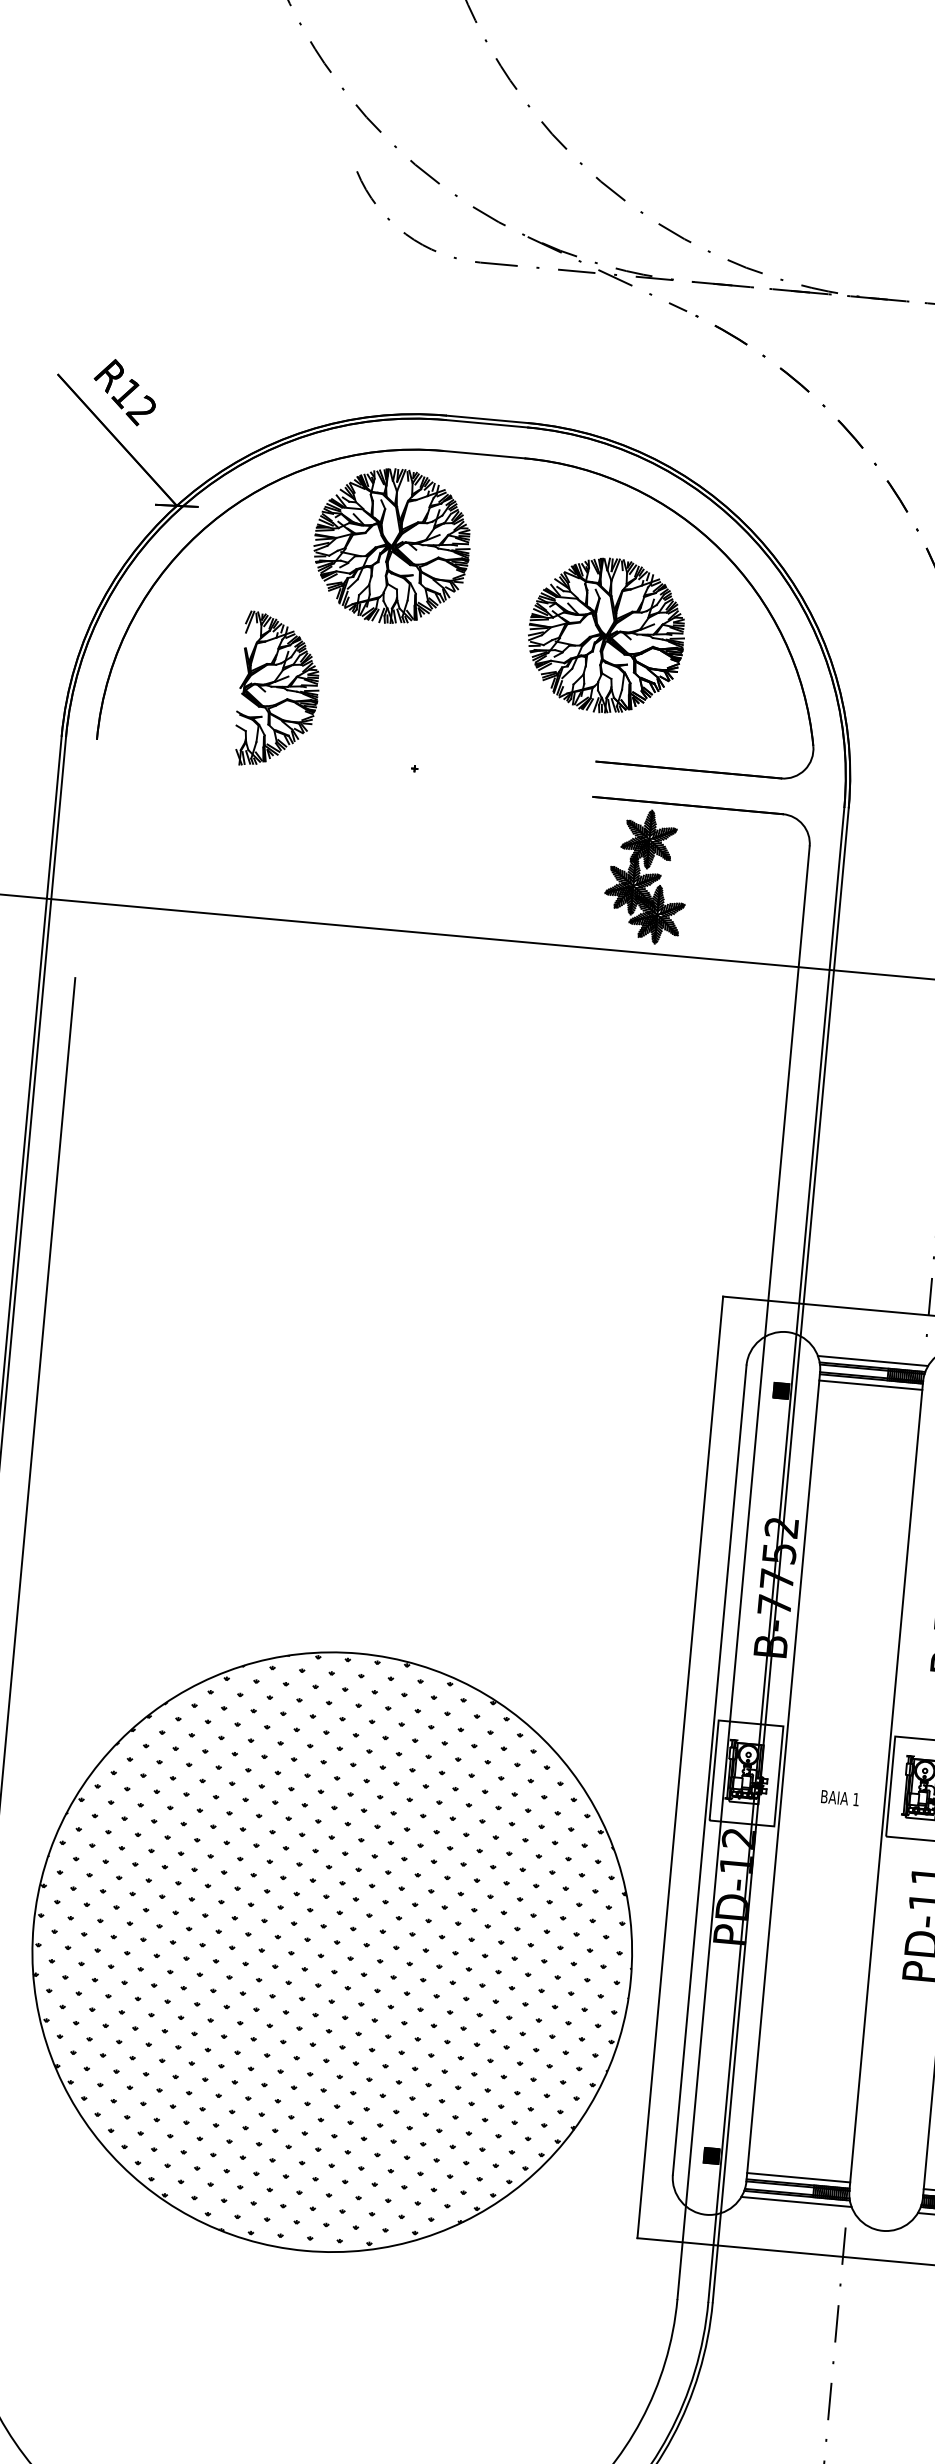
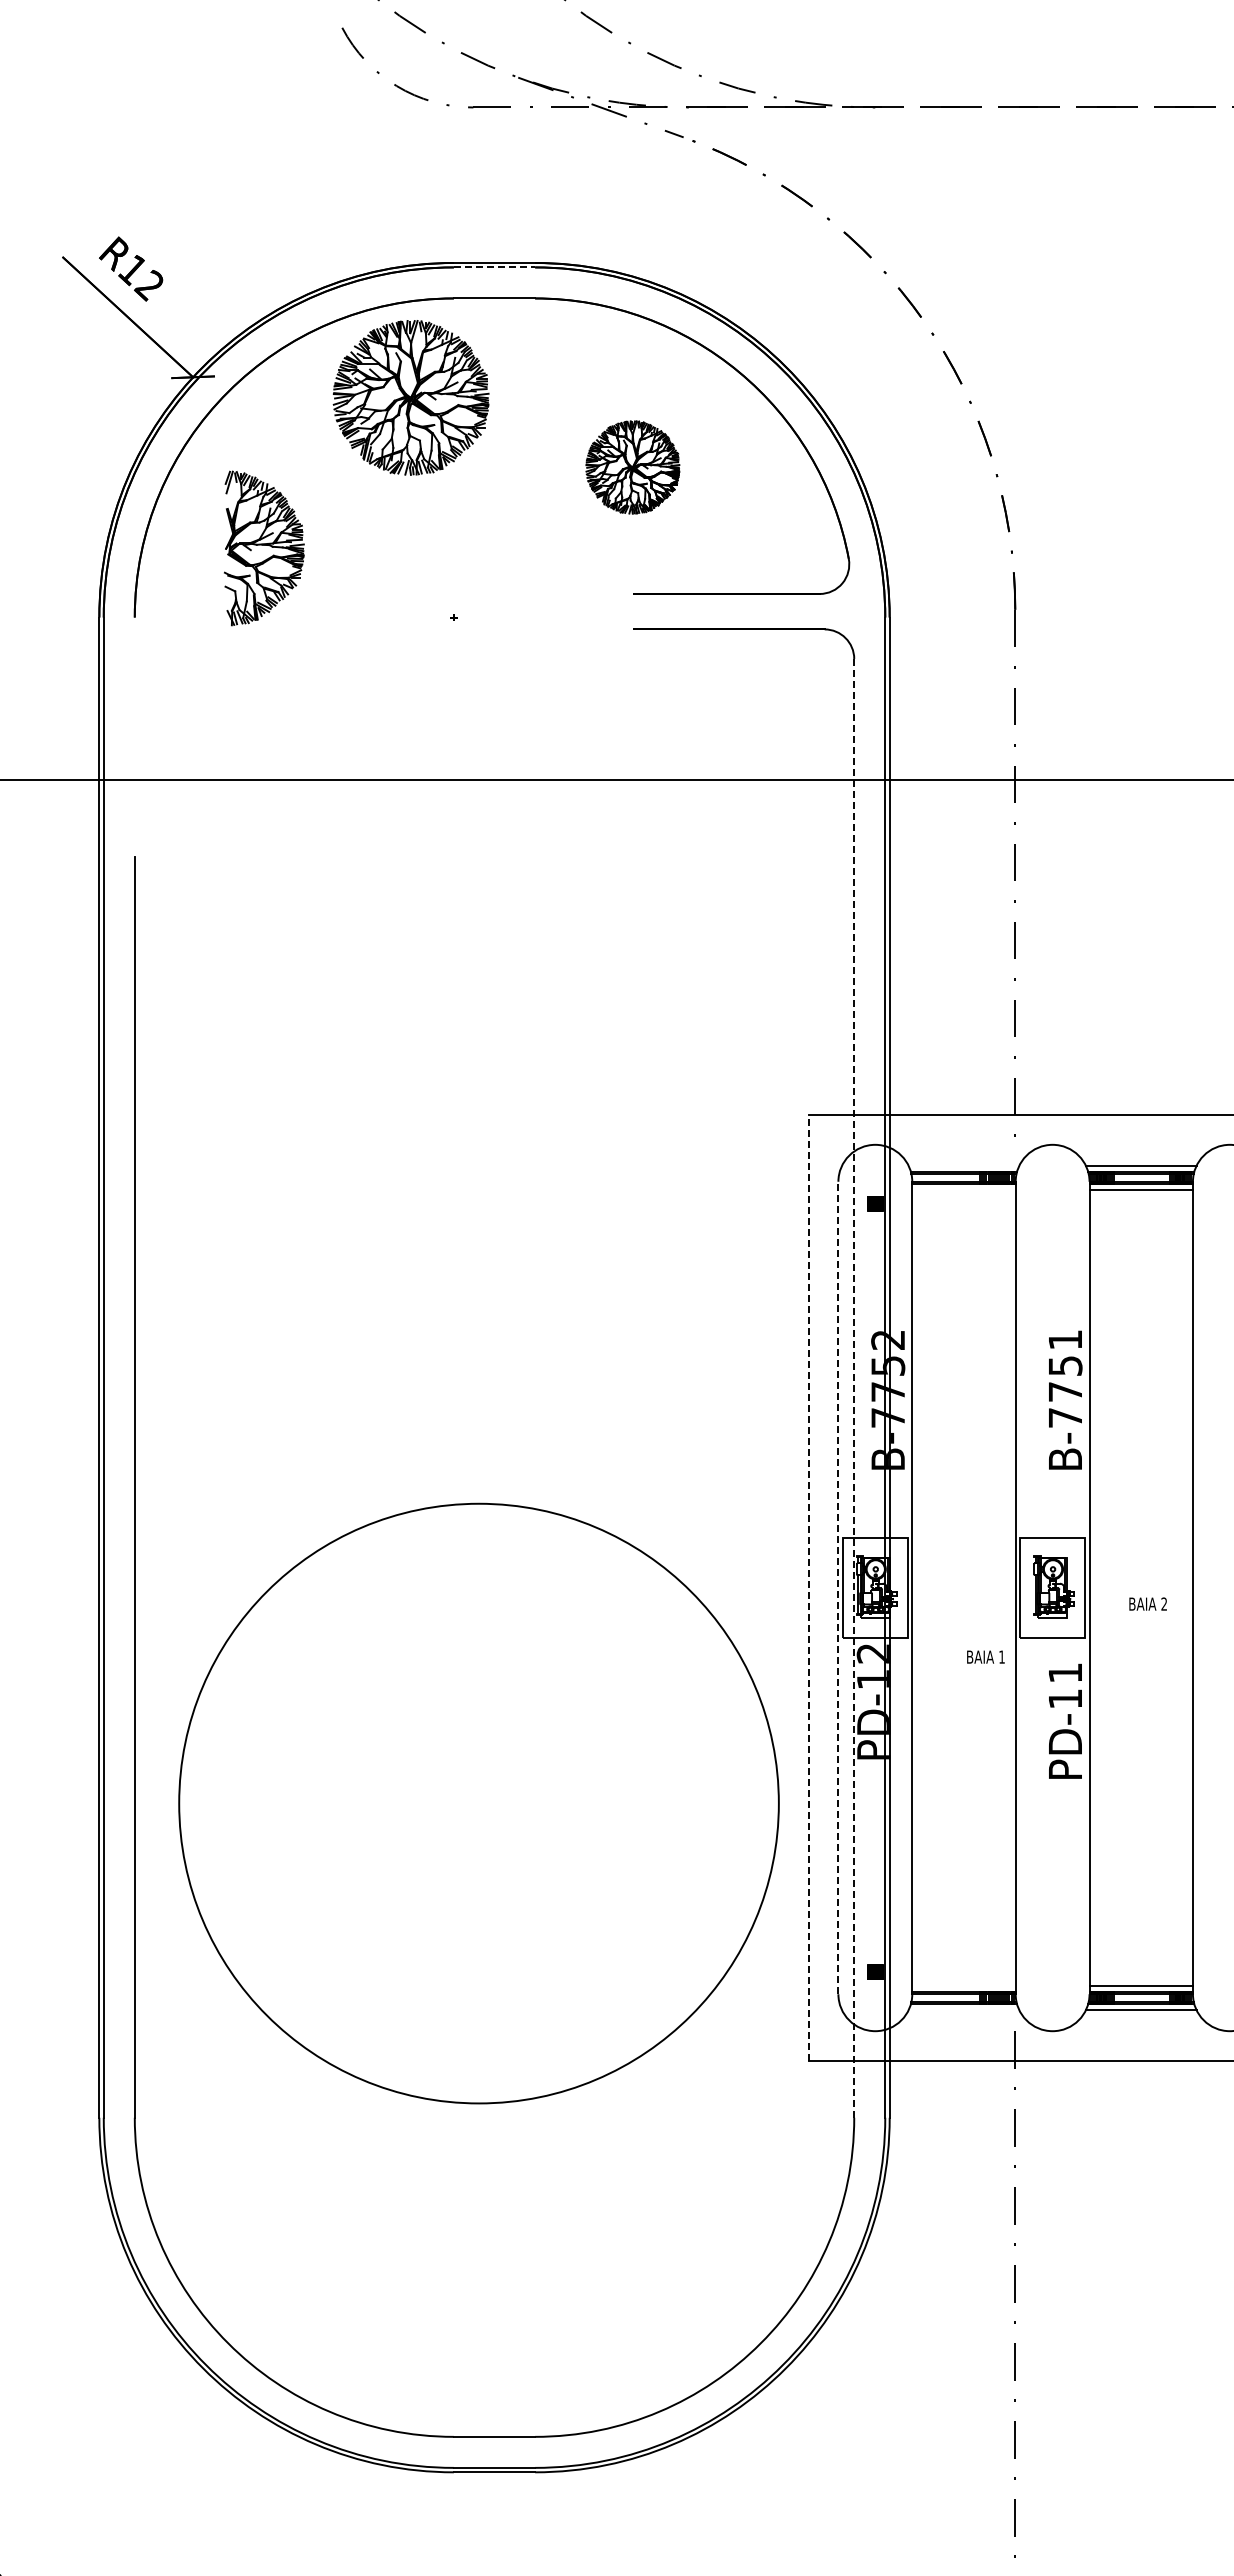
line: (486, 423) -> (494, 267), solid -> dashed
part: (606, 635) -> (632, 467), size x0.6
part: (278, 691) -> (264, 548), moved
part: (646, 876) -> (694, 703), removed
line: (872, 1360) -> (963, 1165), removed
line: (870, 1385) -> (963, 1190), removed
line: (743, 1571) -> (854, 1387), solid -> dashed
line: (679, 1767) -> (808, 1588), solid -> dashed
line: (709, 1769) -> (838, 1587), solid -> dashed
text: (839, 1797) -> (985, 1656), moved
hatch: (334, 1949) -> (480, 1800), removed
line: (798, 2177) -> (963, 1985), removed
line: (796, 2202) -> (963, 2010), removed

